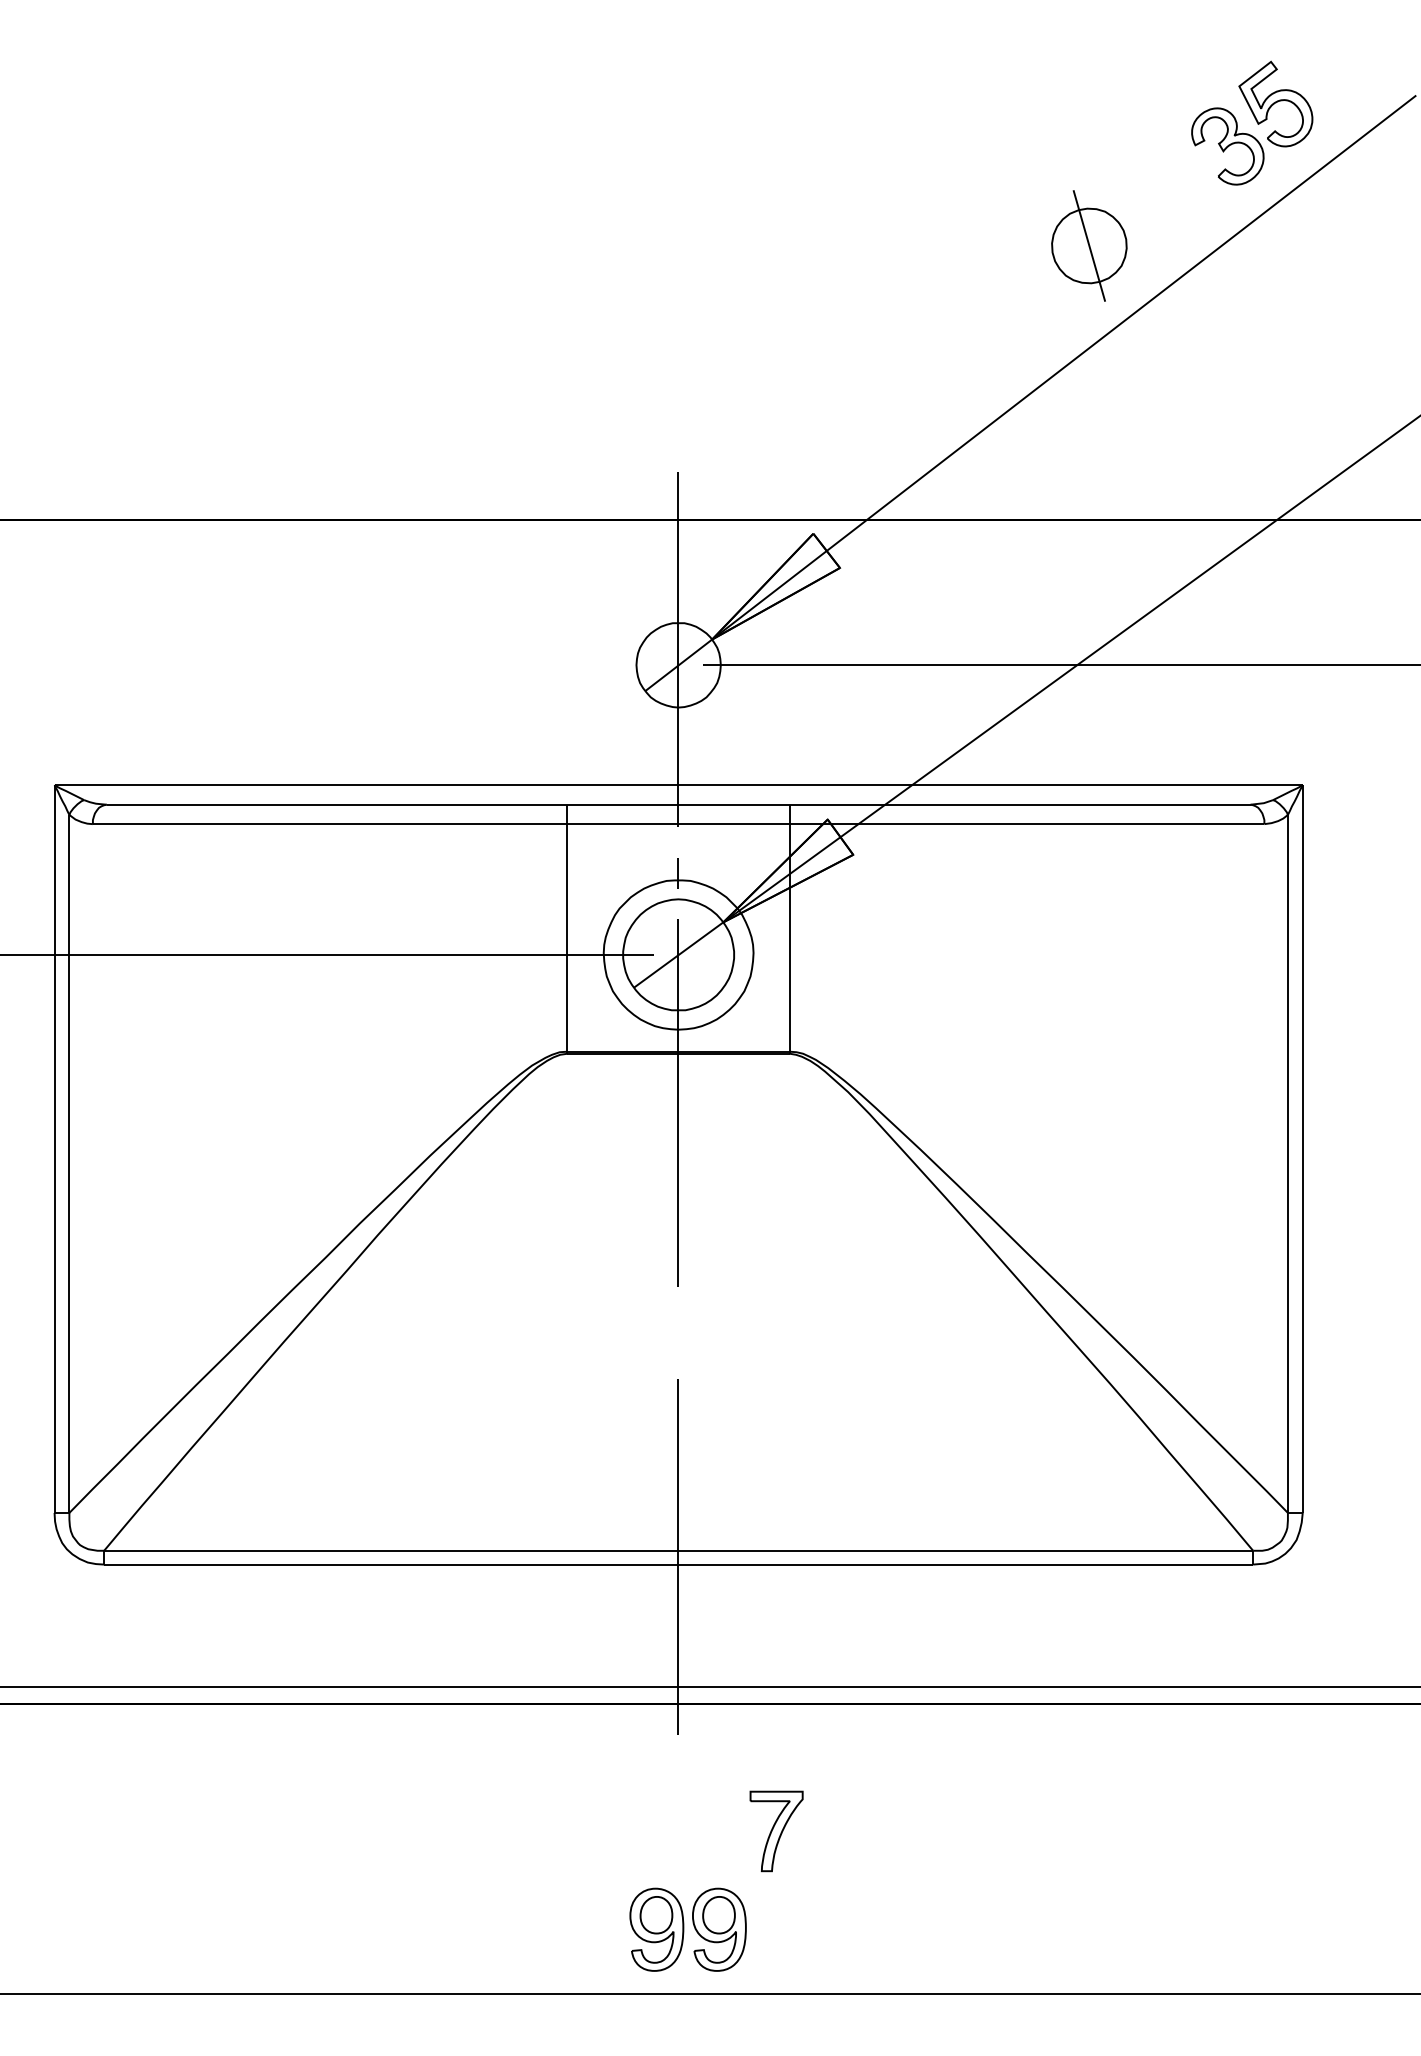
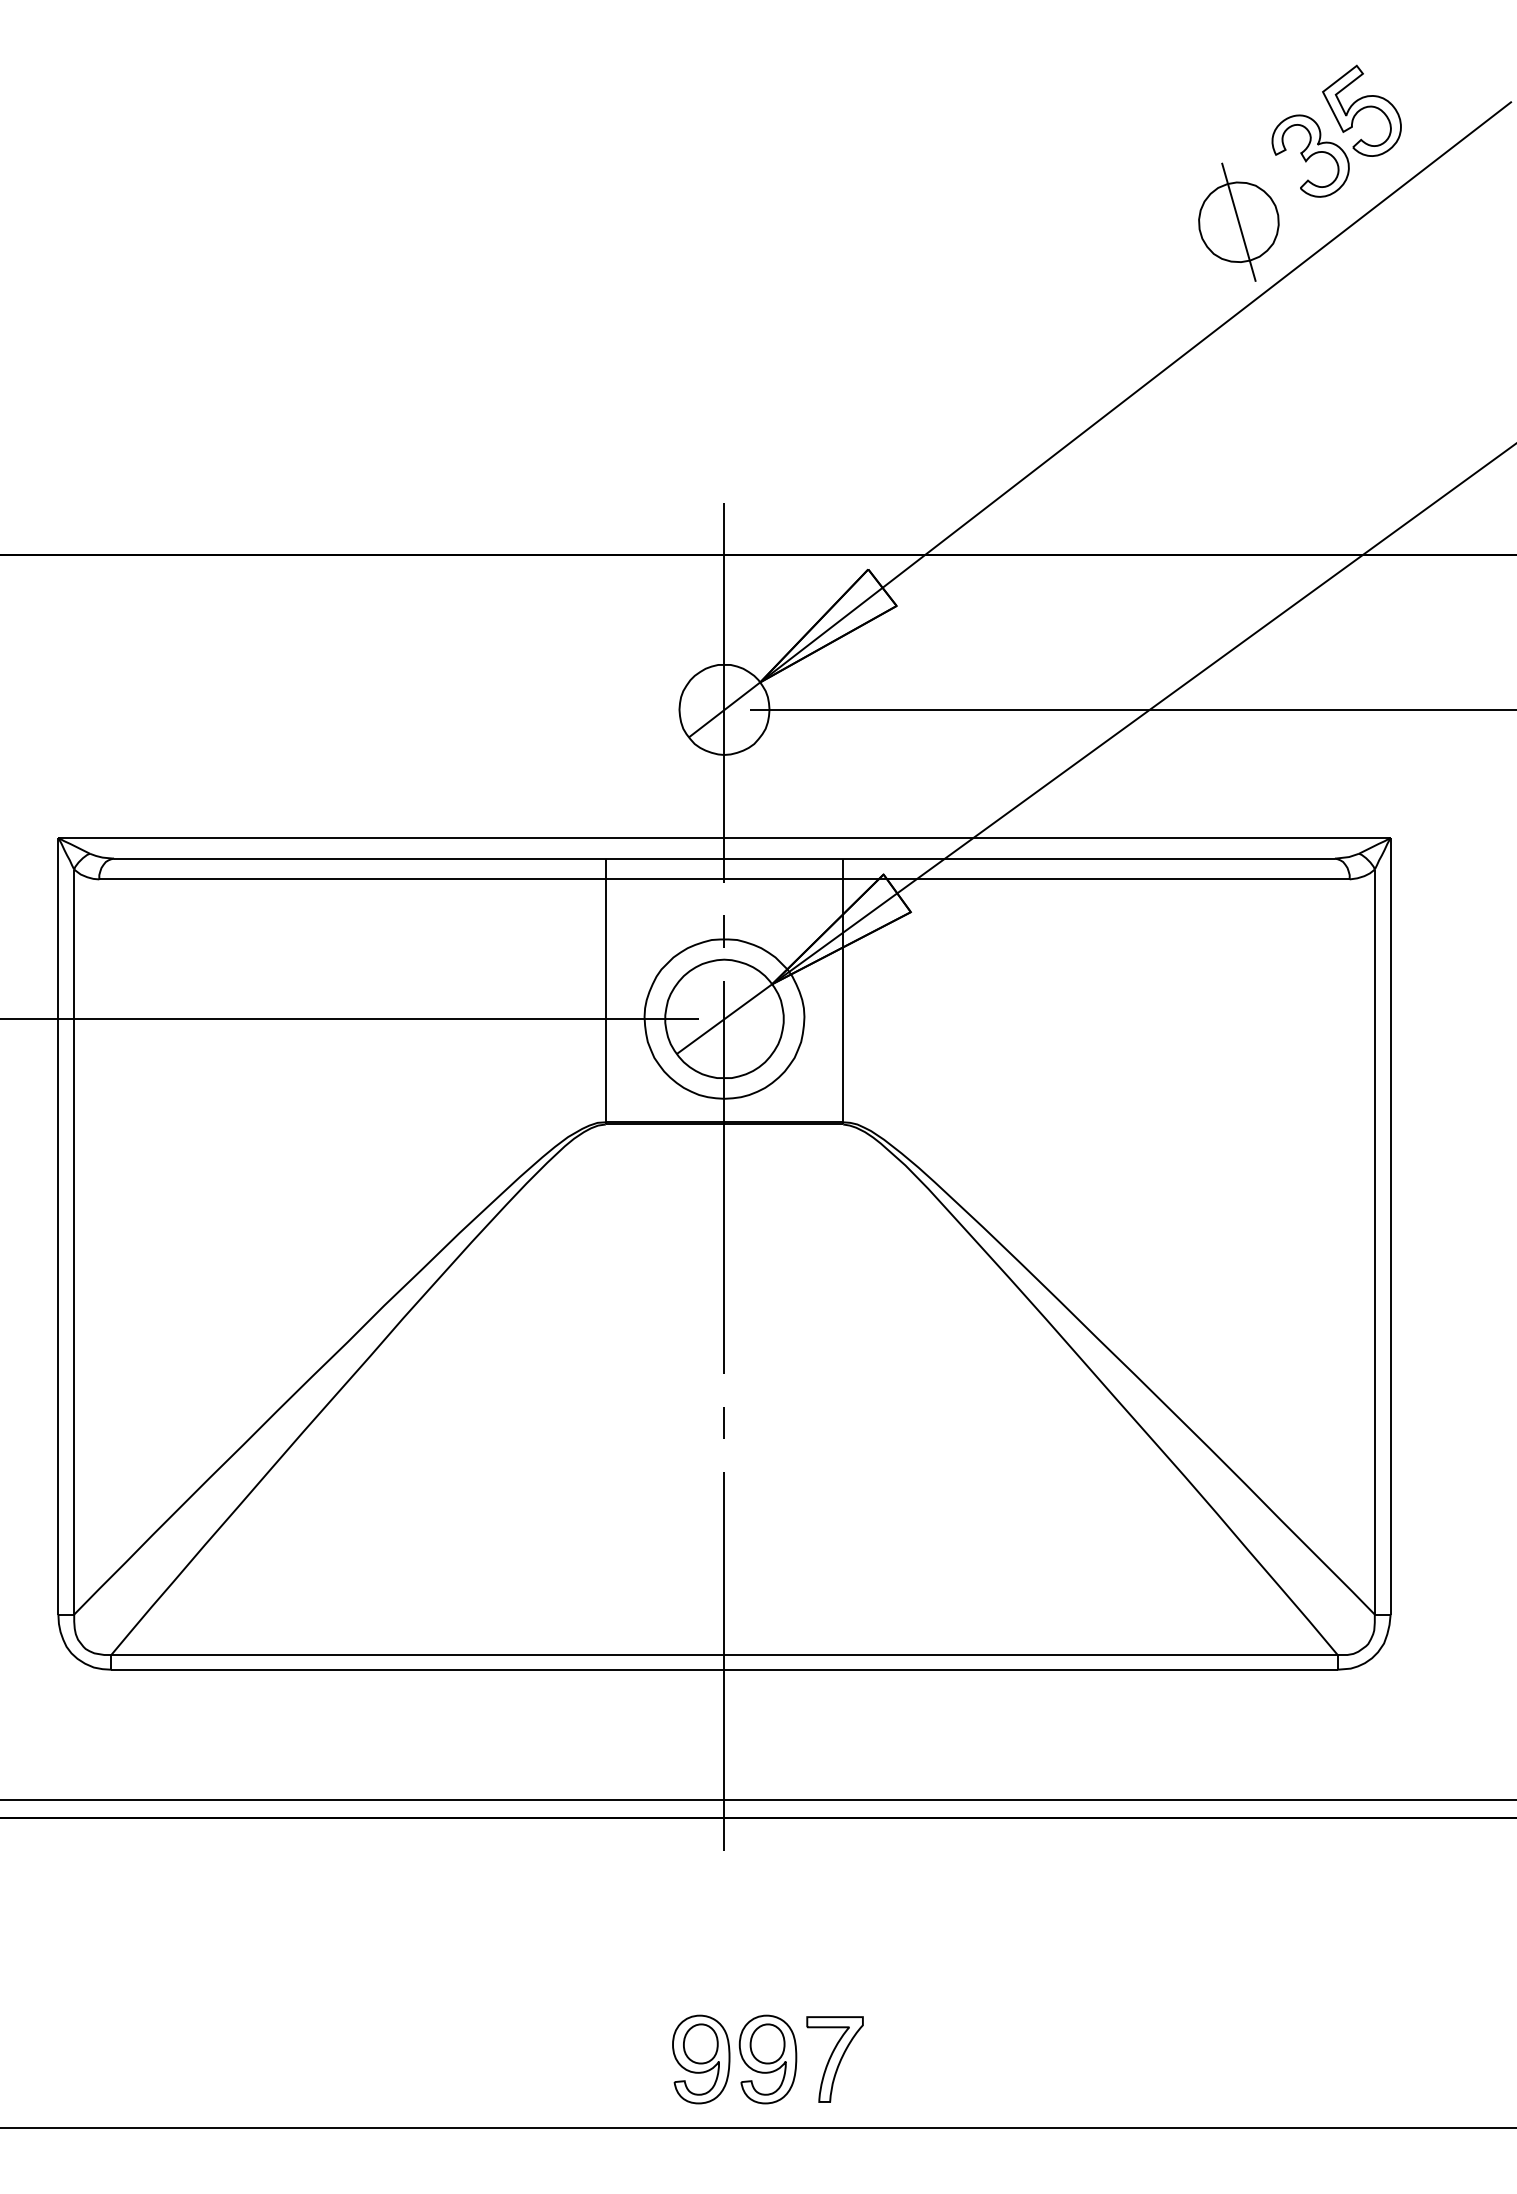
part: (1089, 245) -> (1238, 221), moved
line: (677, 1332) -> (723, 1422), added
part: (776, 1831) -> (834, 2059), moved

